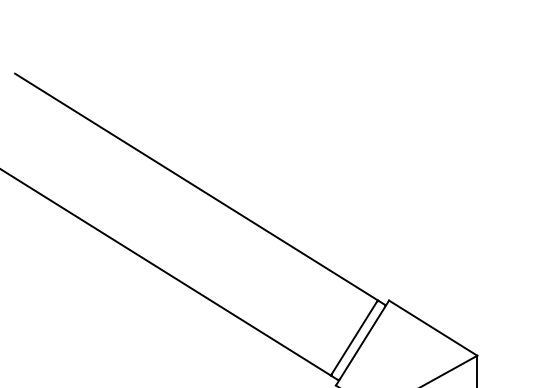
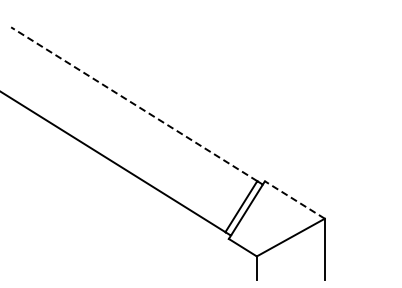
line: (195, 185) -> (133, 103), solid -> dashed
line: (432, 327) -> (294, 199), solid -> dashed

